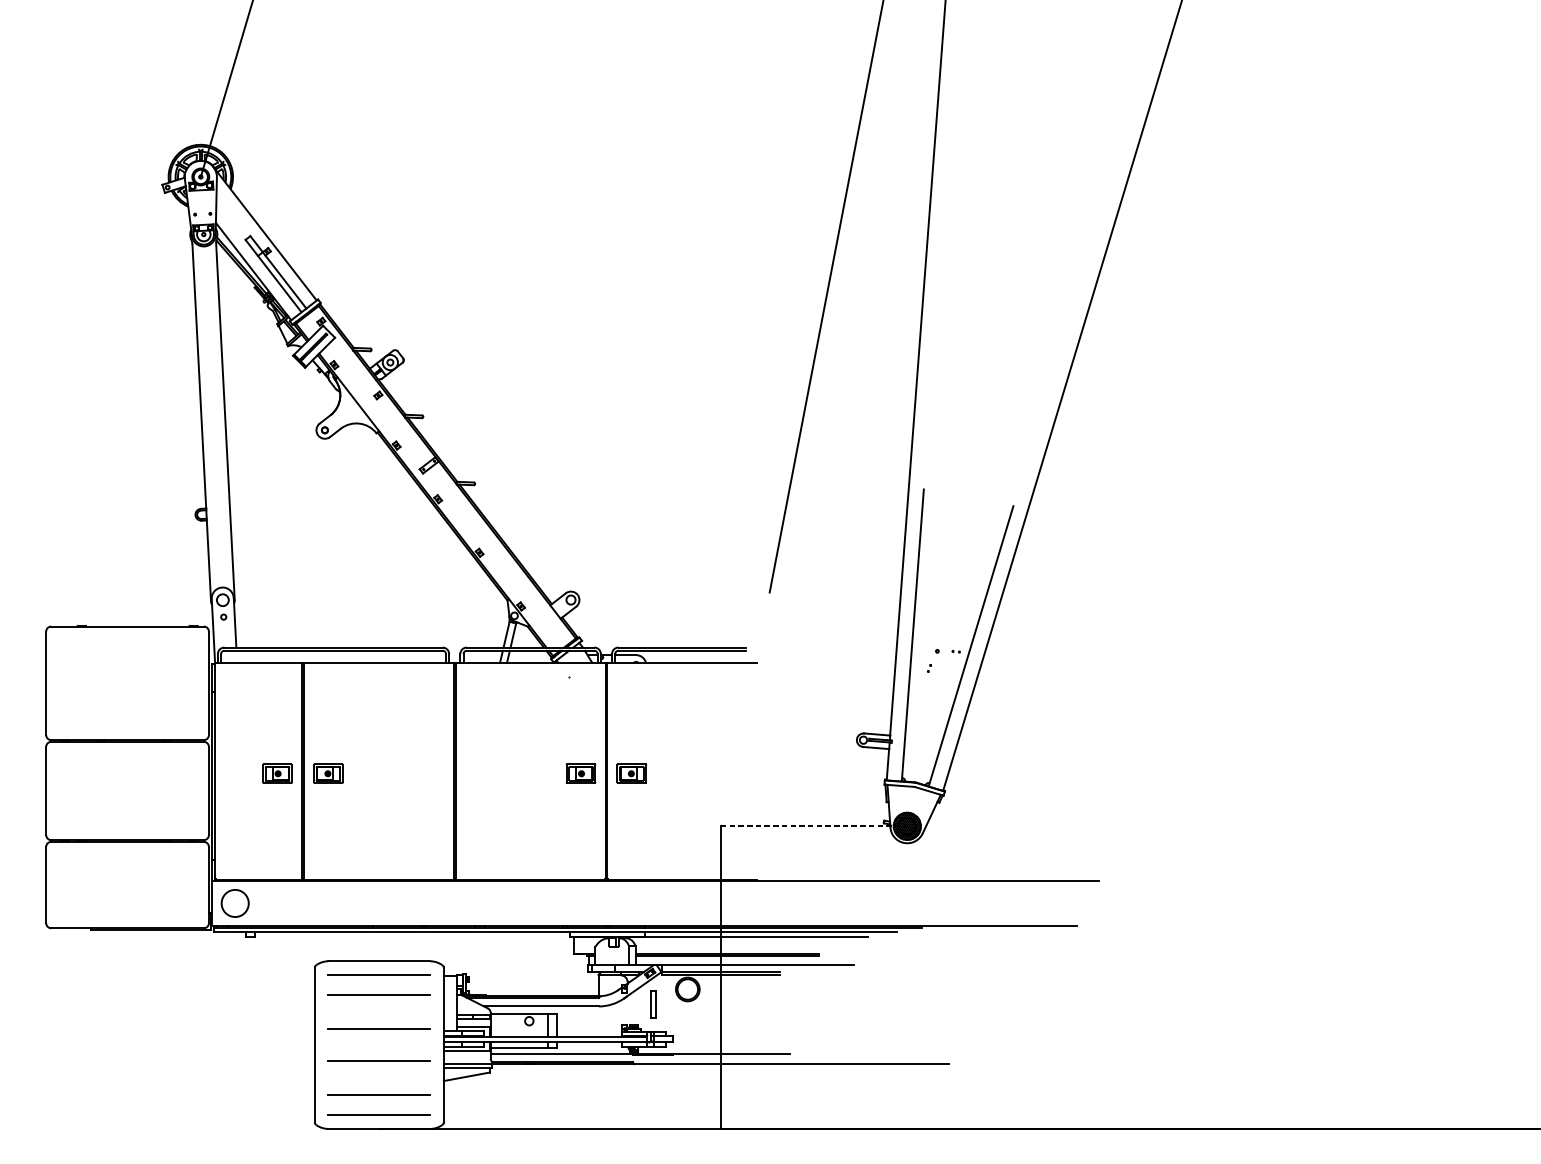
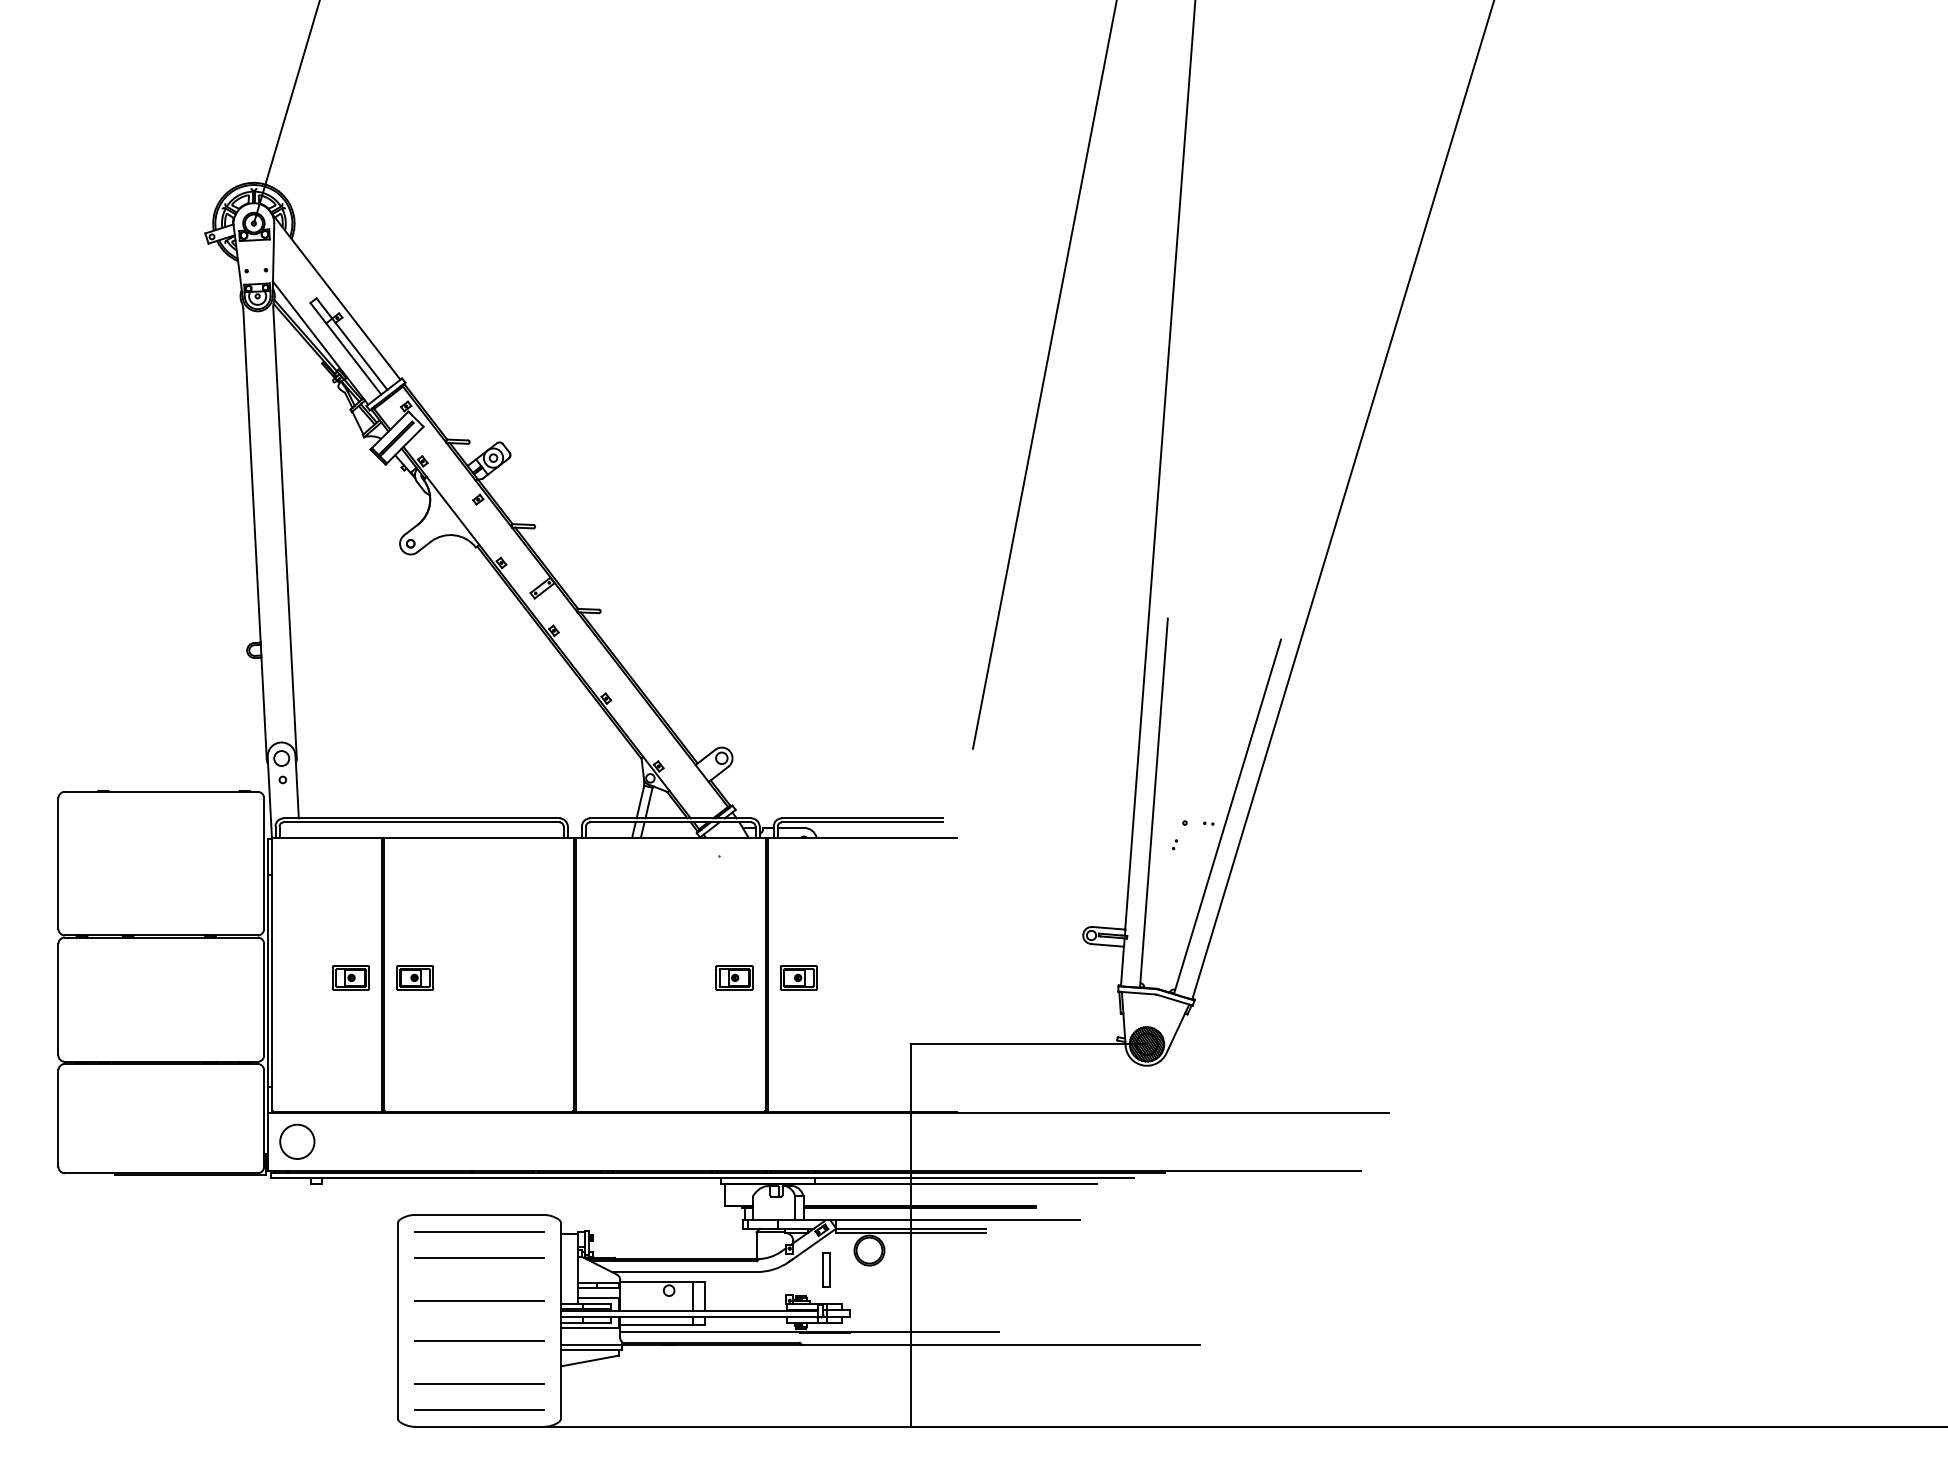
line: (814, 826) -> (1029, 1044), dashed -> solid

